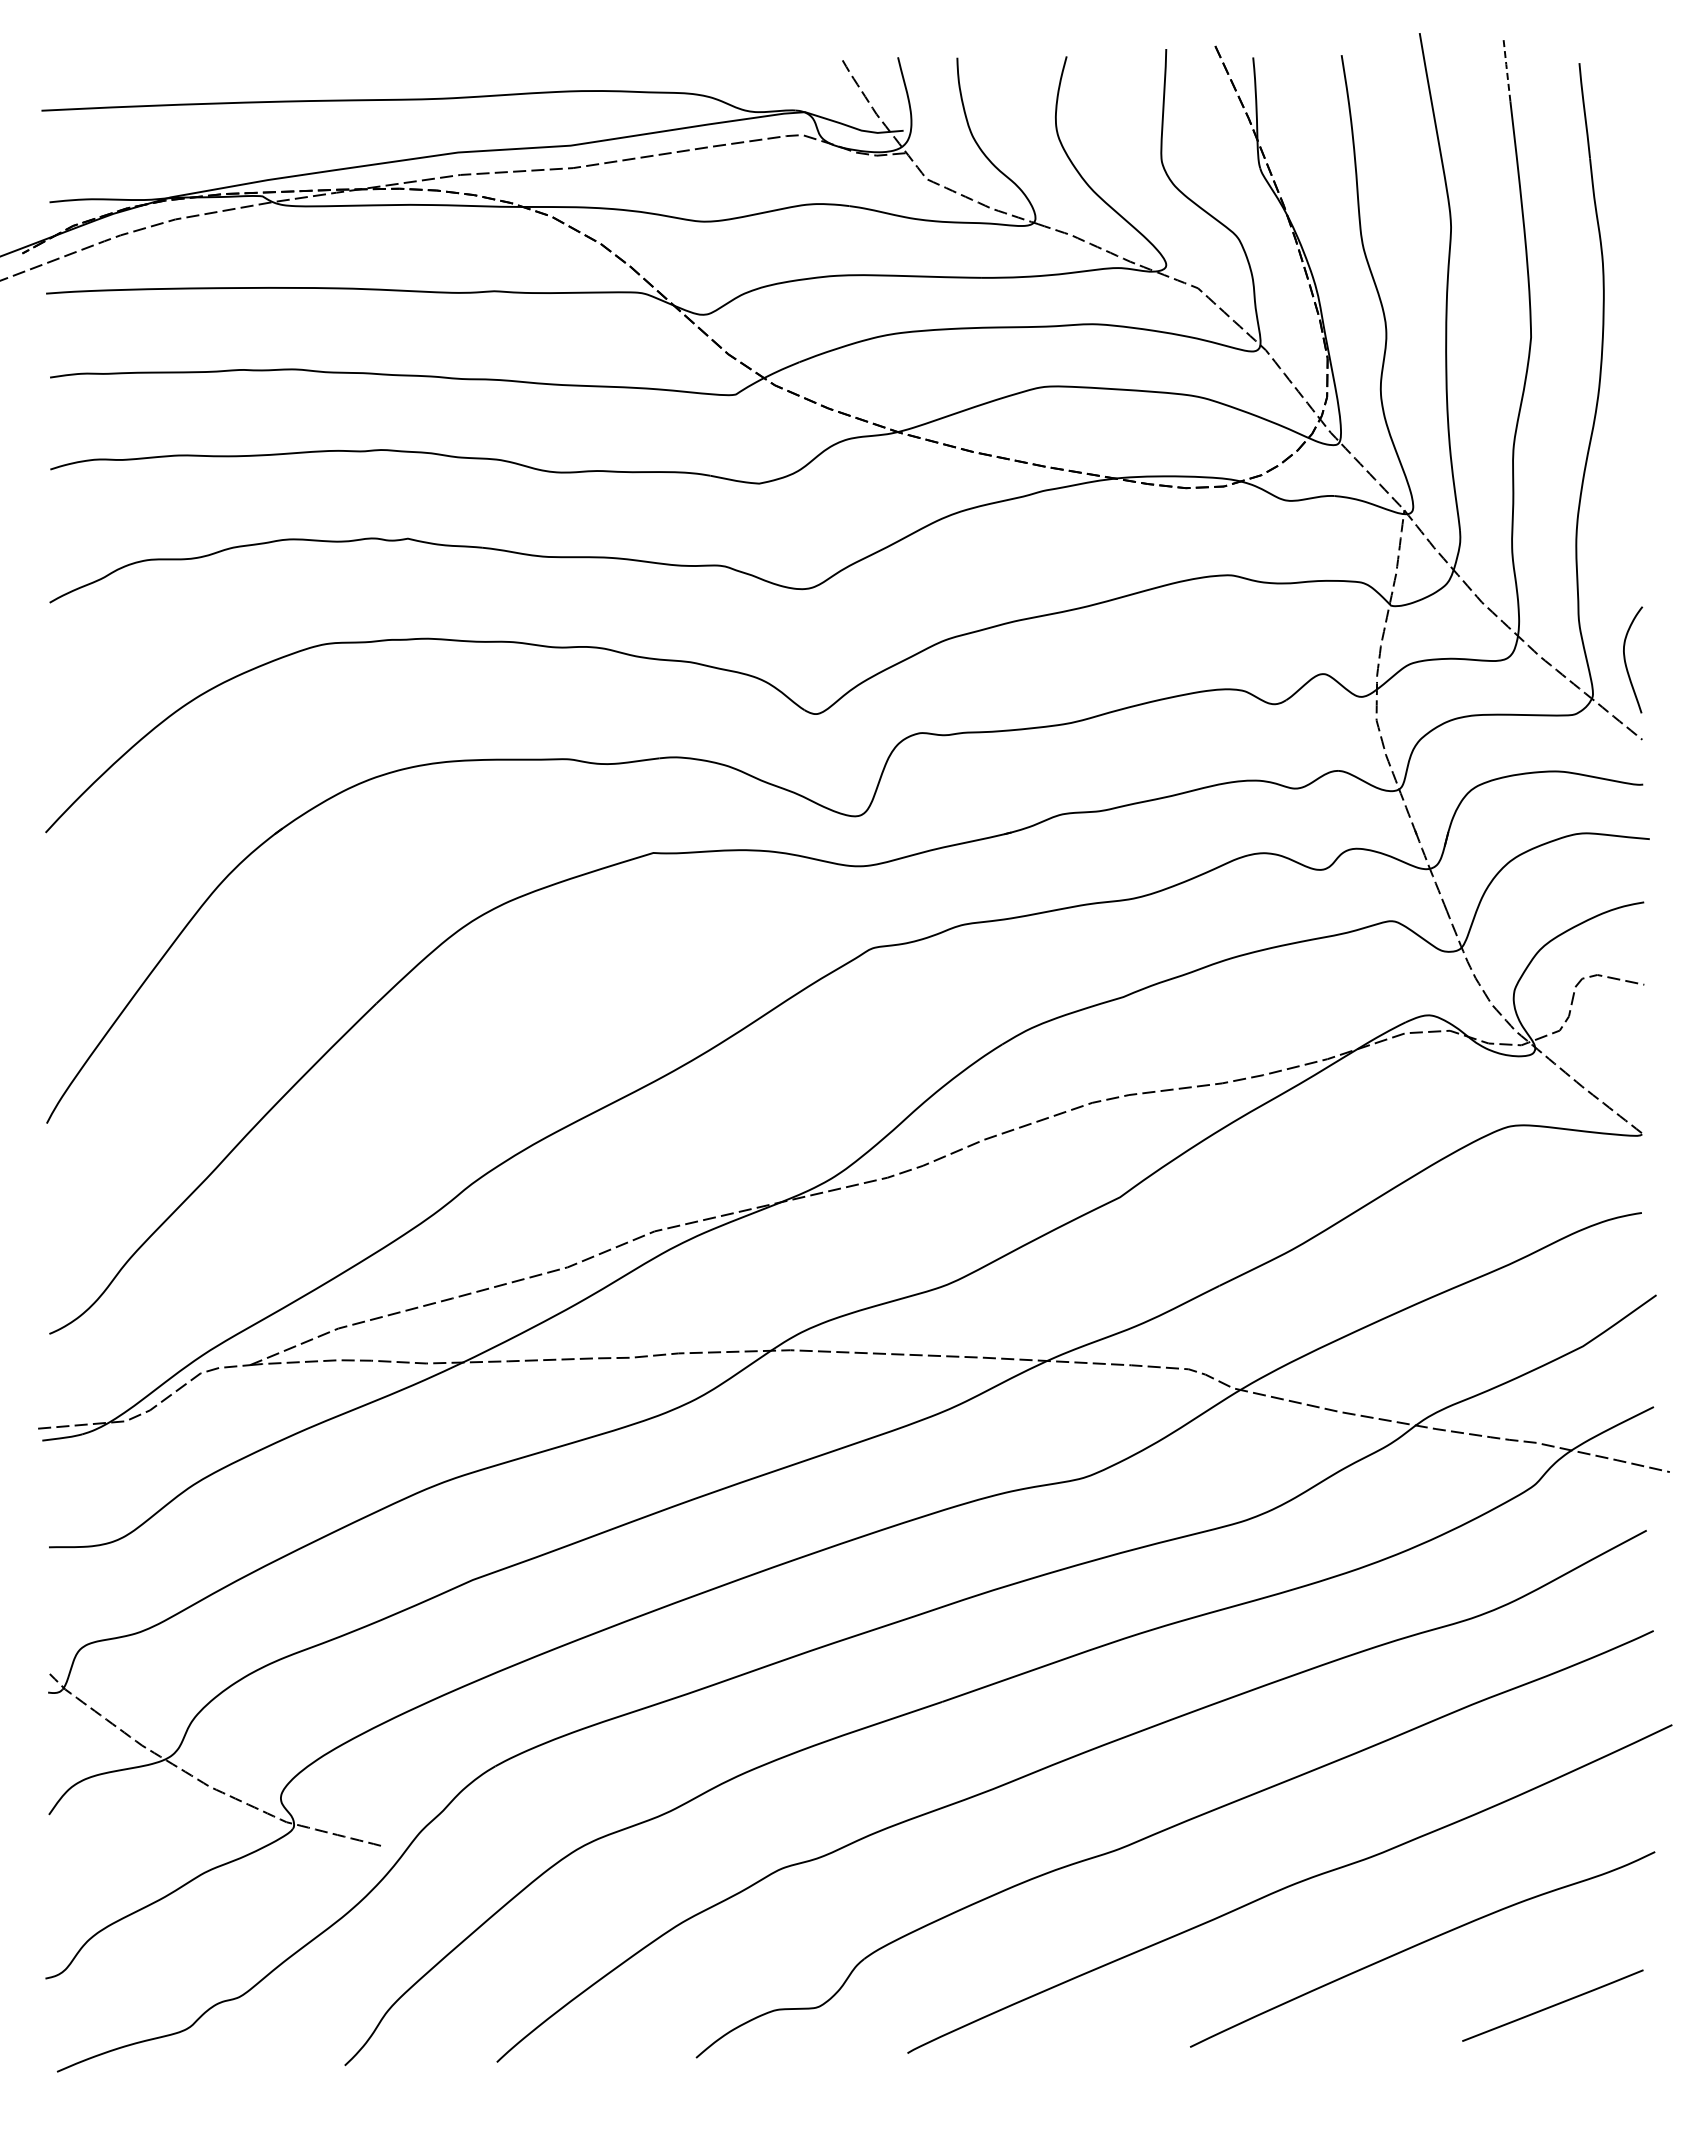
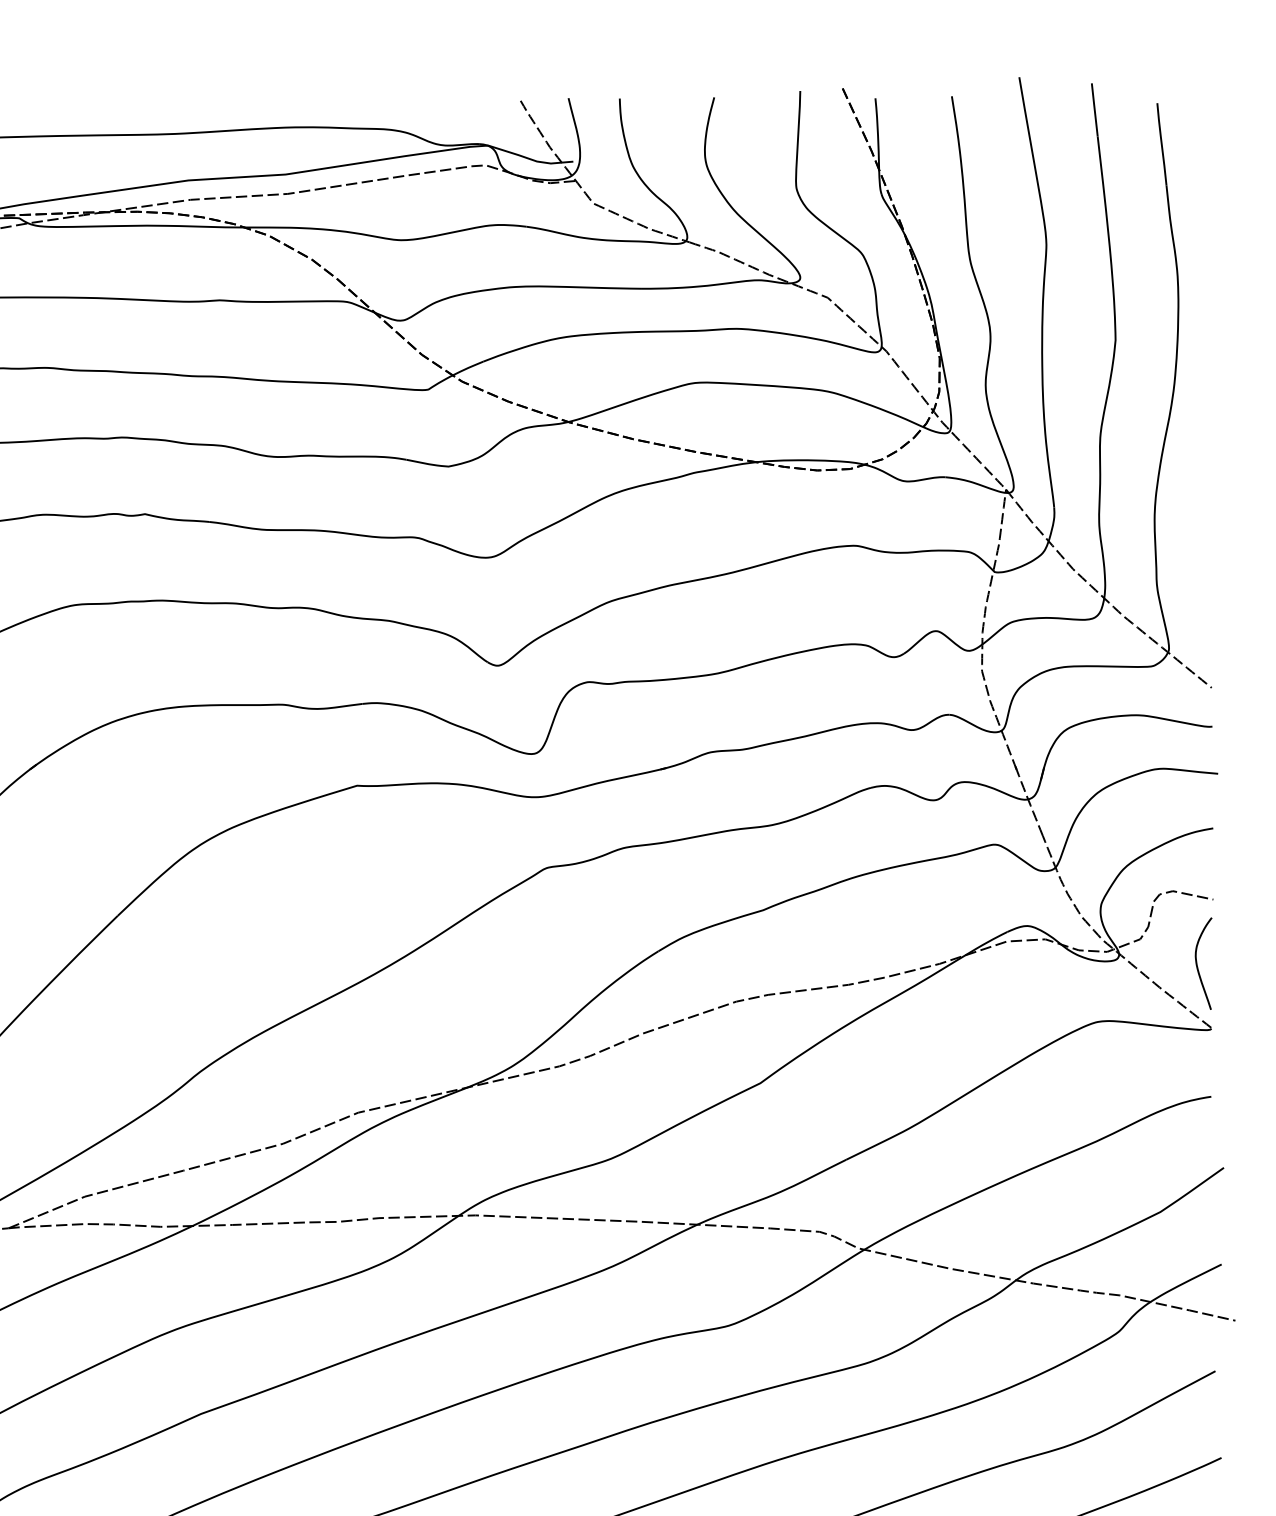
line: (1506, 70) -> (1094, 109), dashed -> solid
curve: (1626, 662) -> (1198, 965), moved

